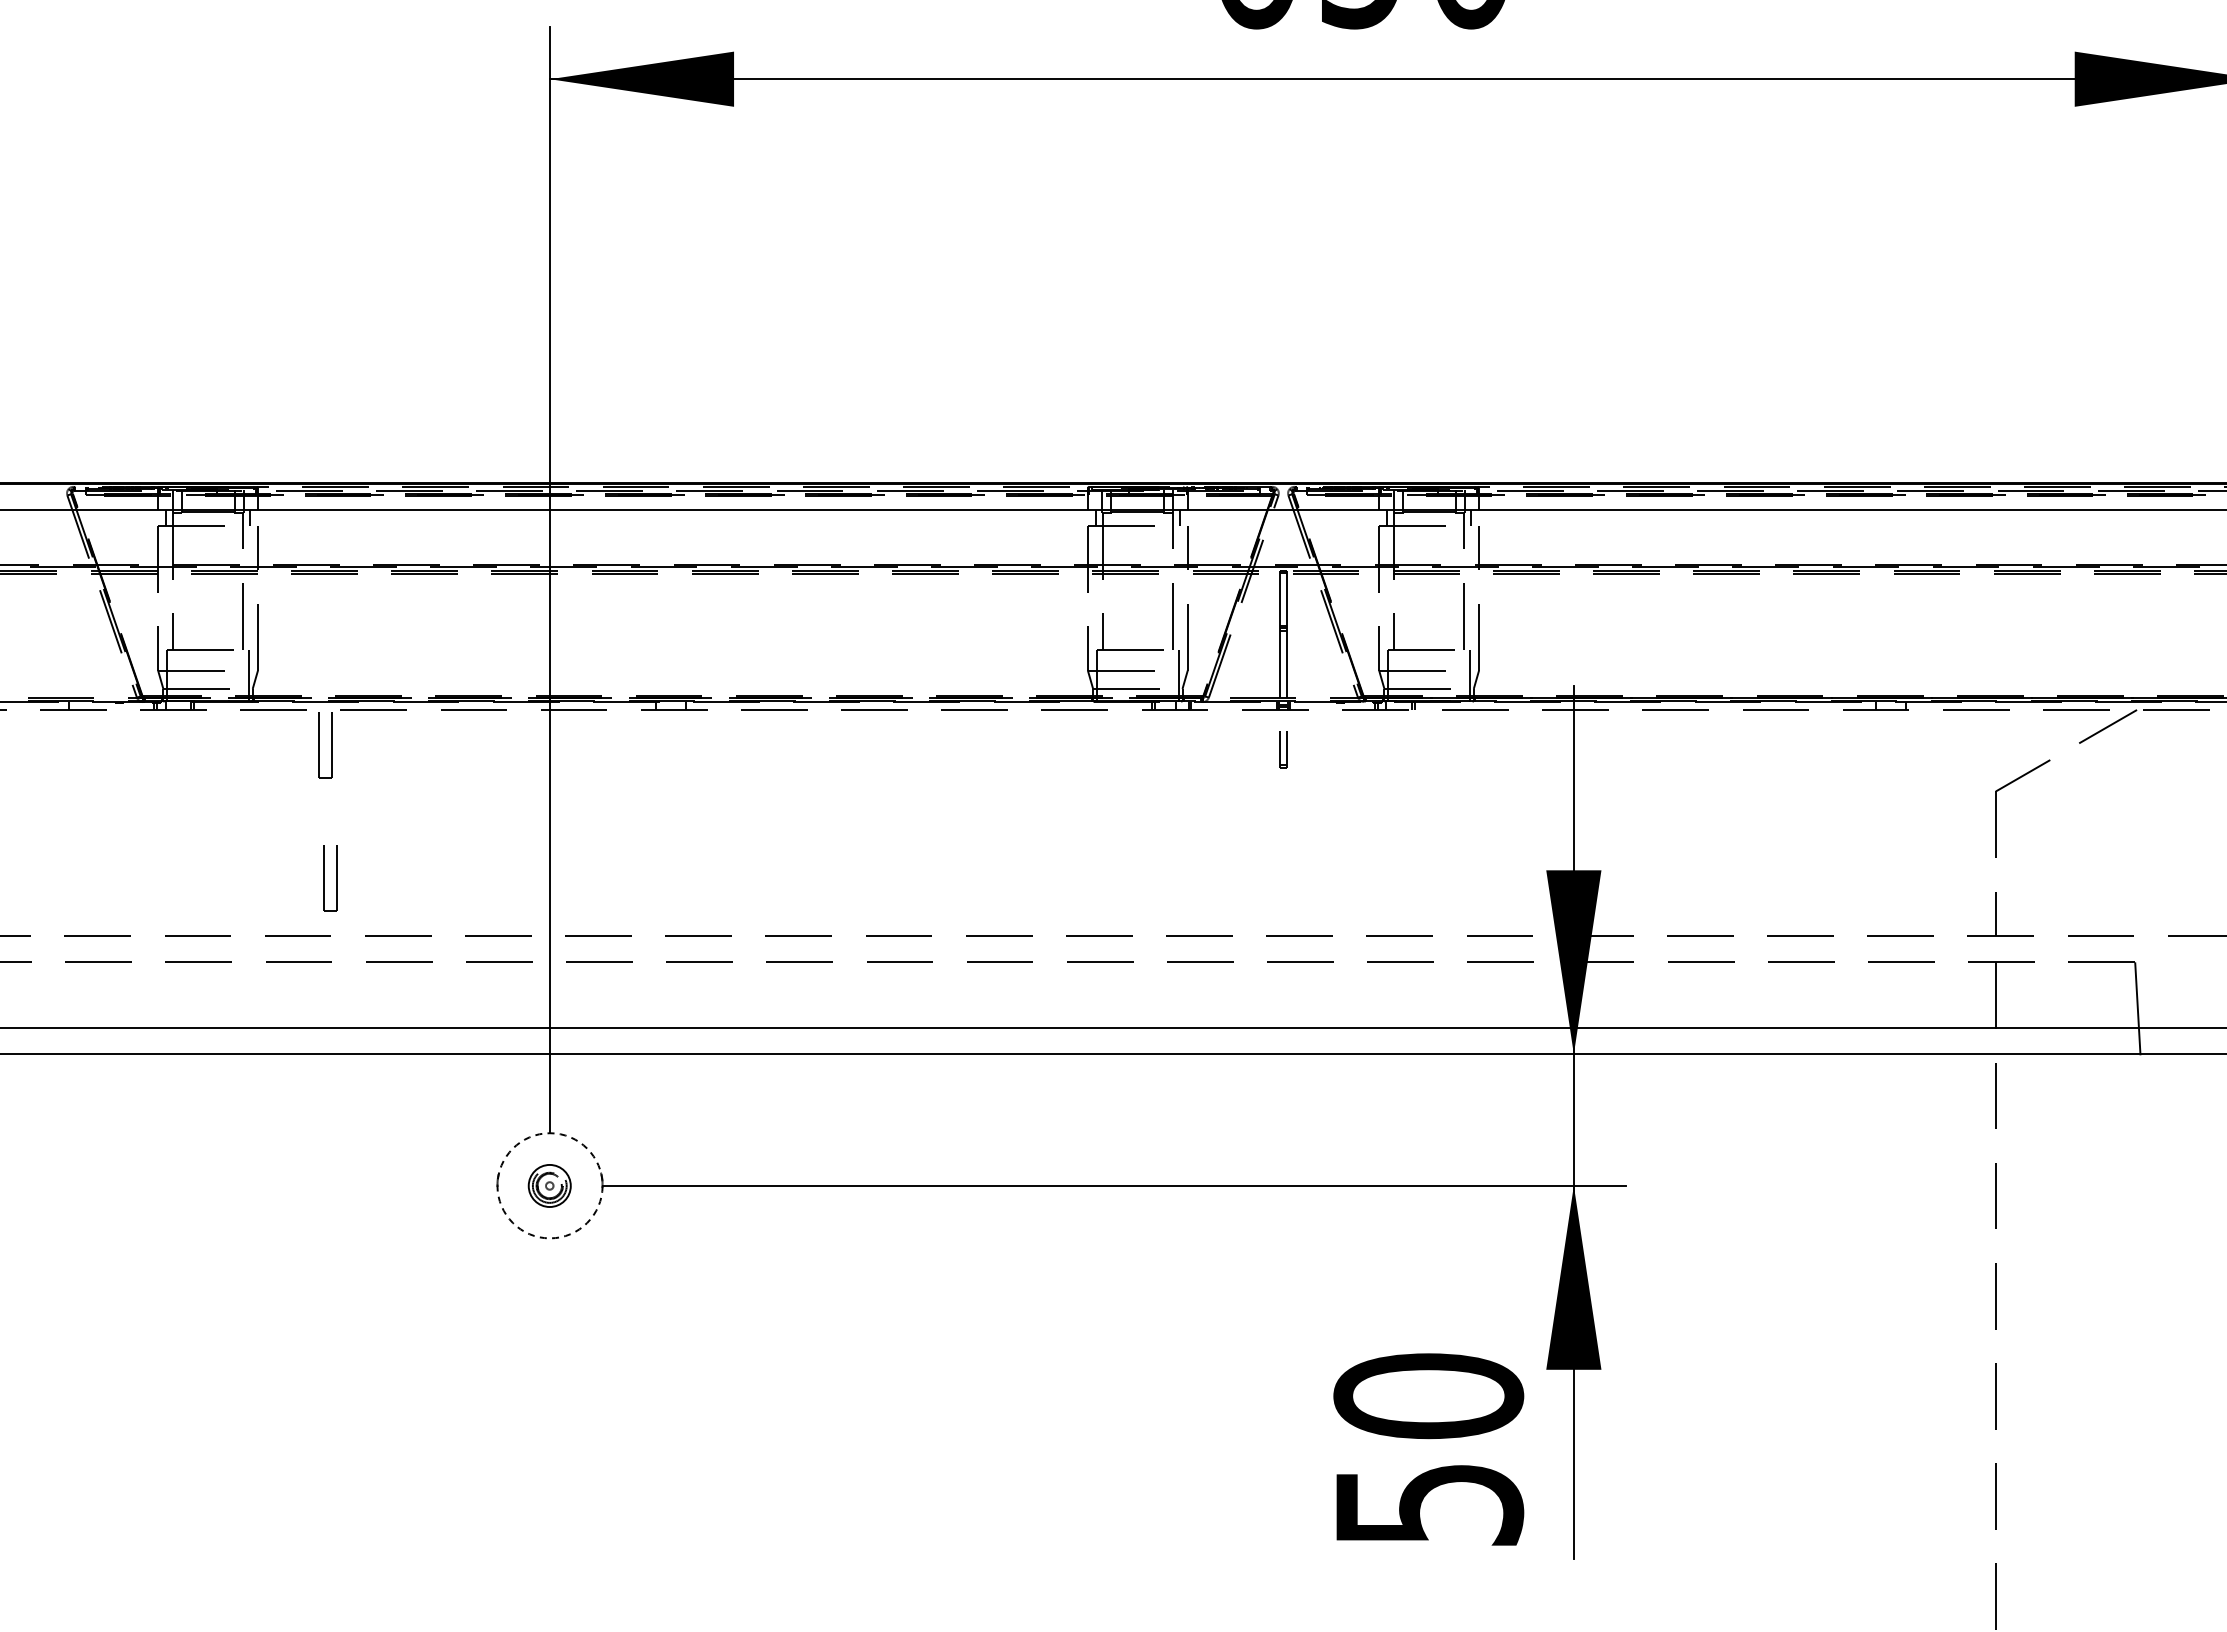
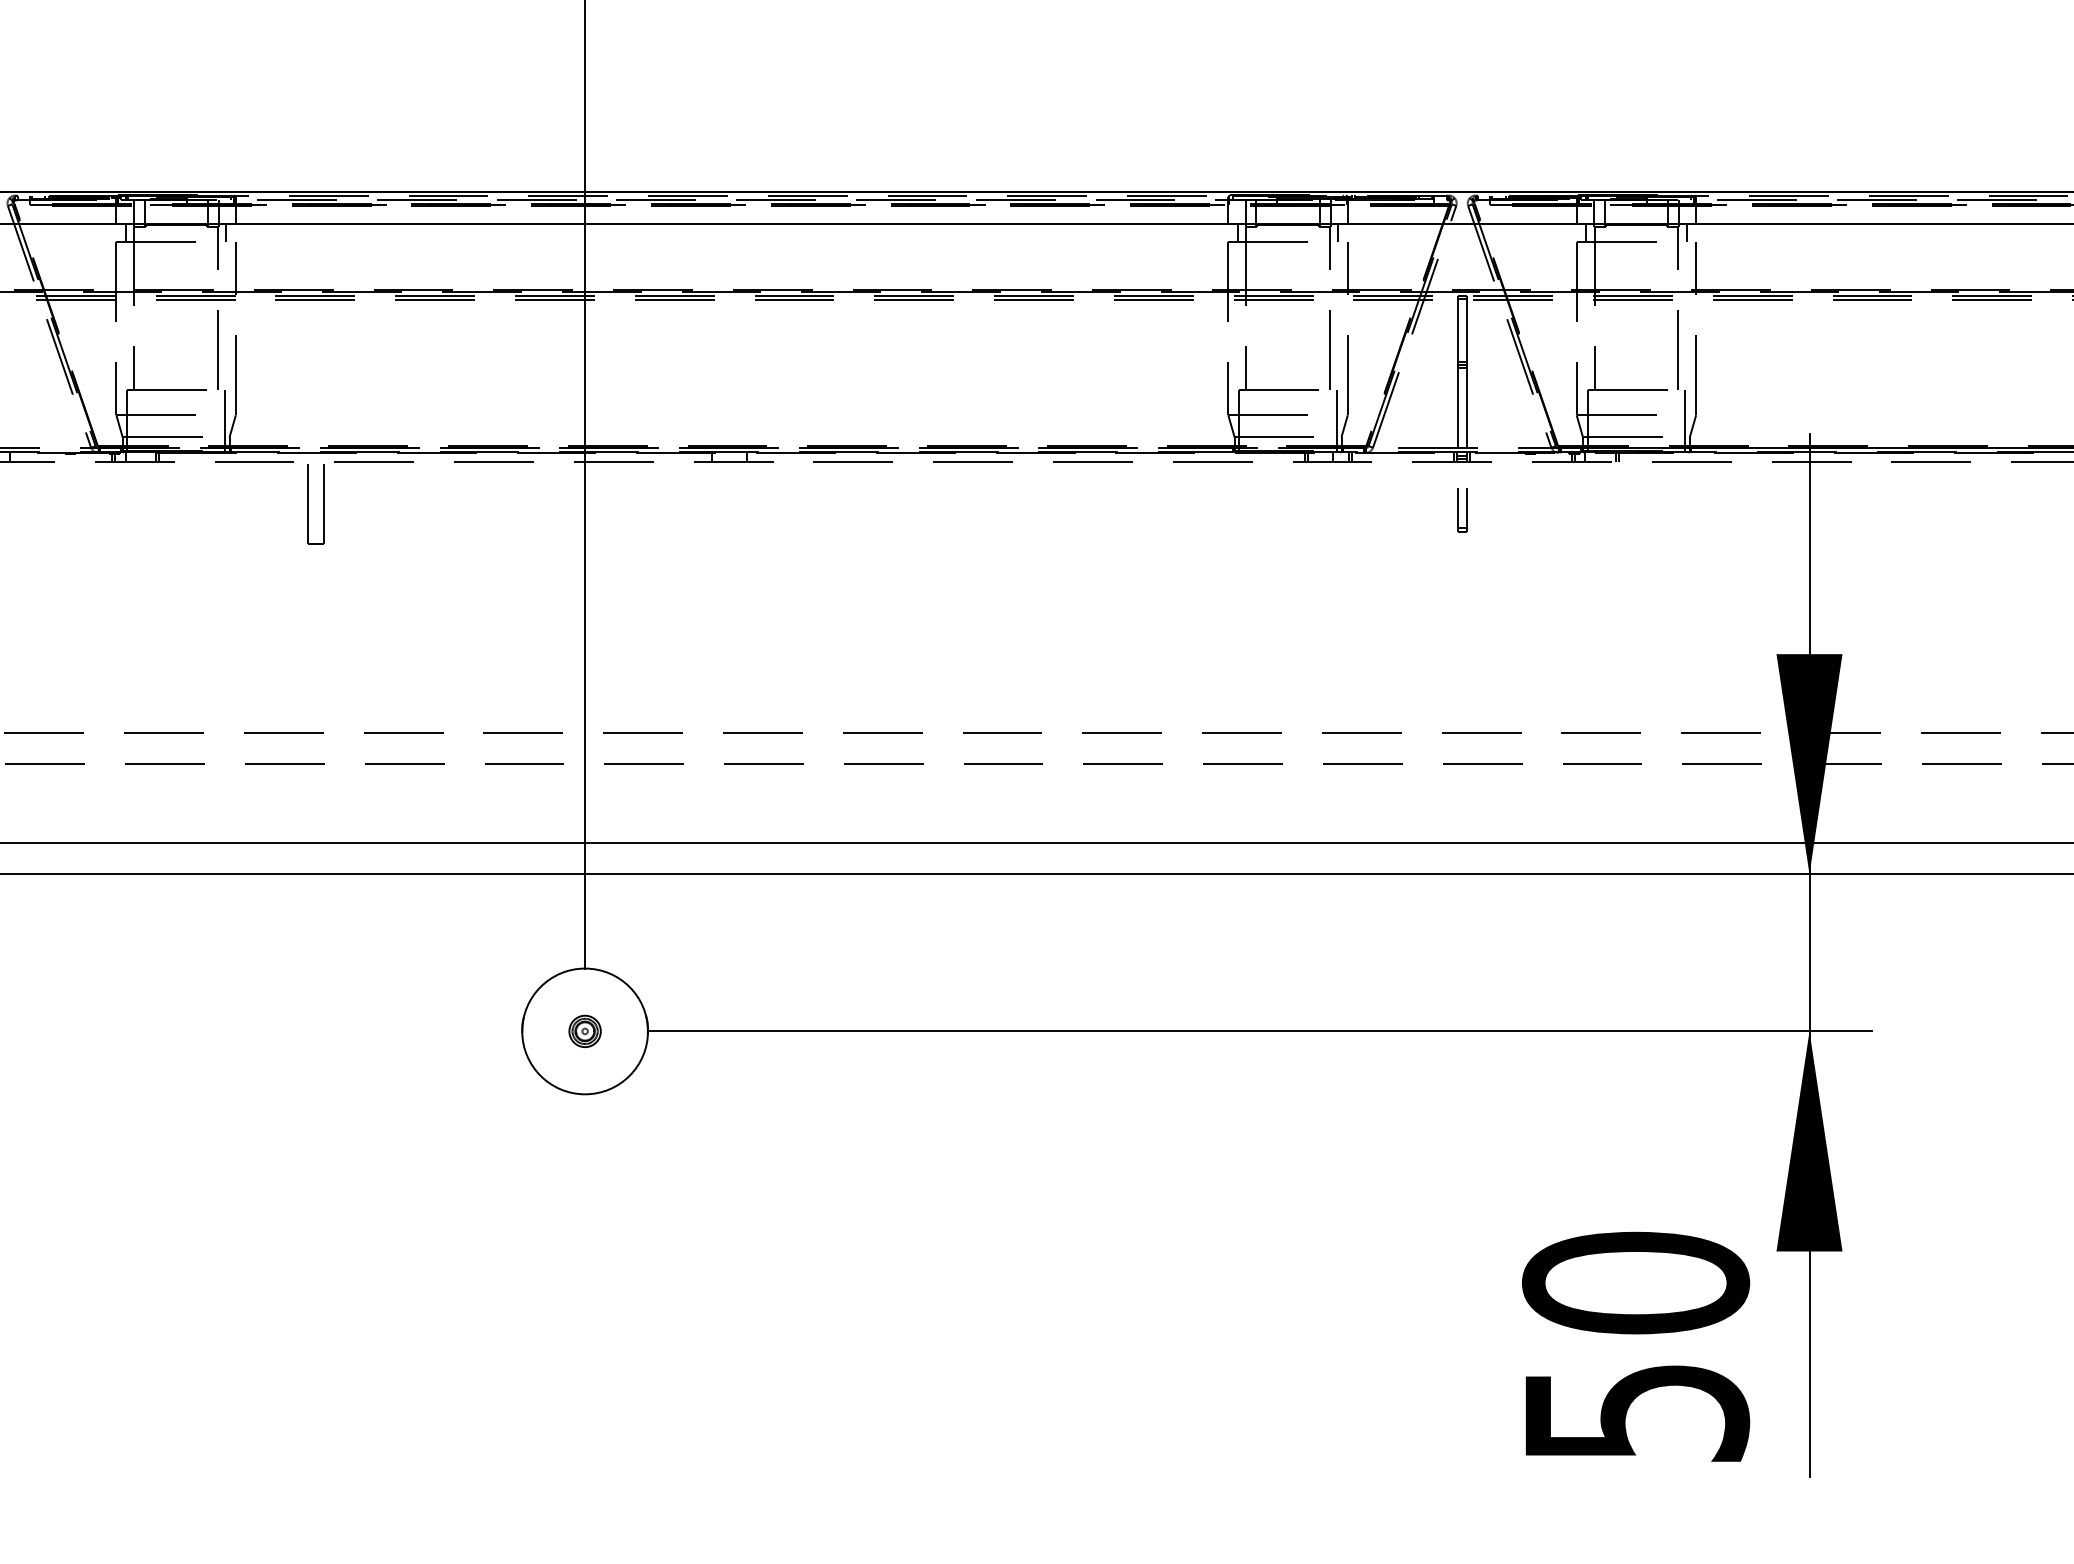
part: (330, 878) -> (322, 663), removed
circle: (549, 1185) -> (584, 1031), dashed -> solid
part: (550, 1185) -> (585, 1031), size x0.62

